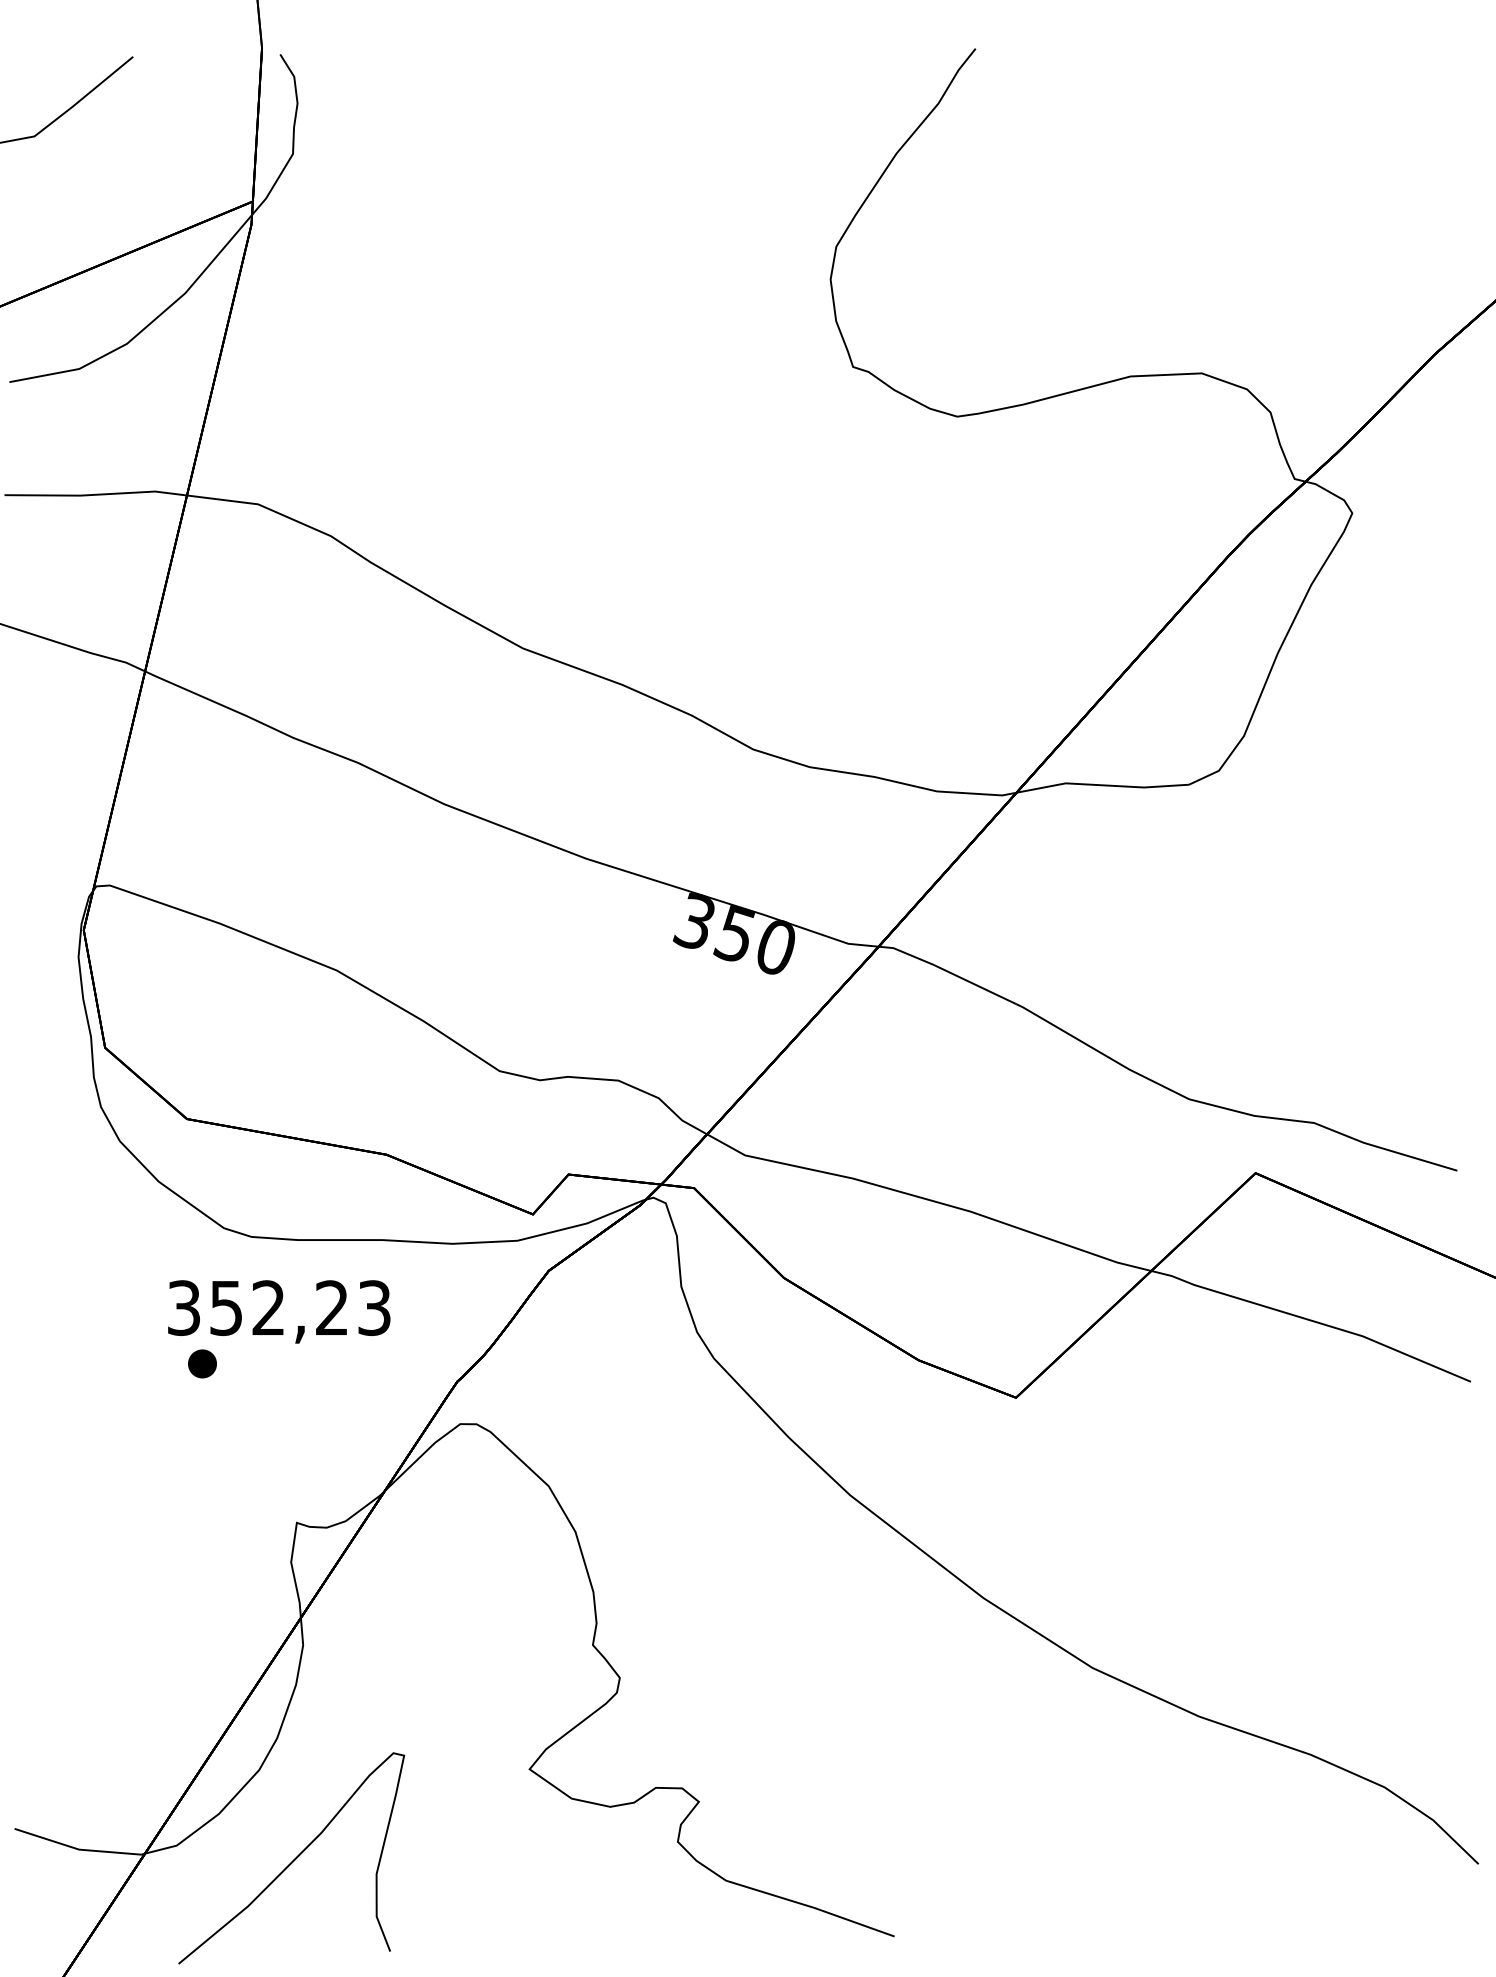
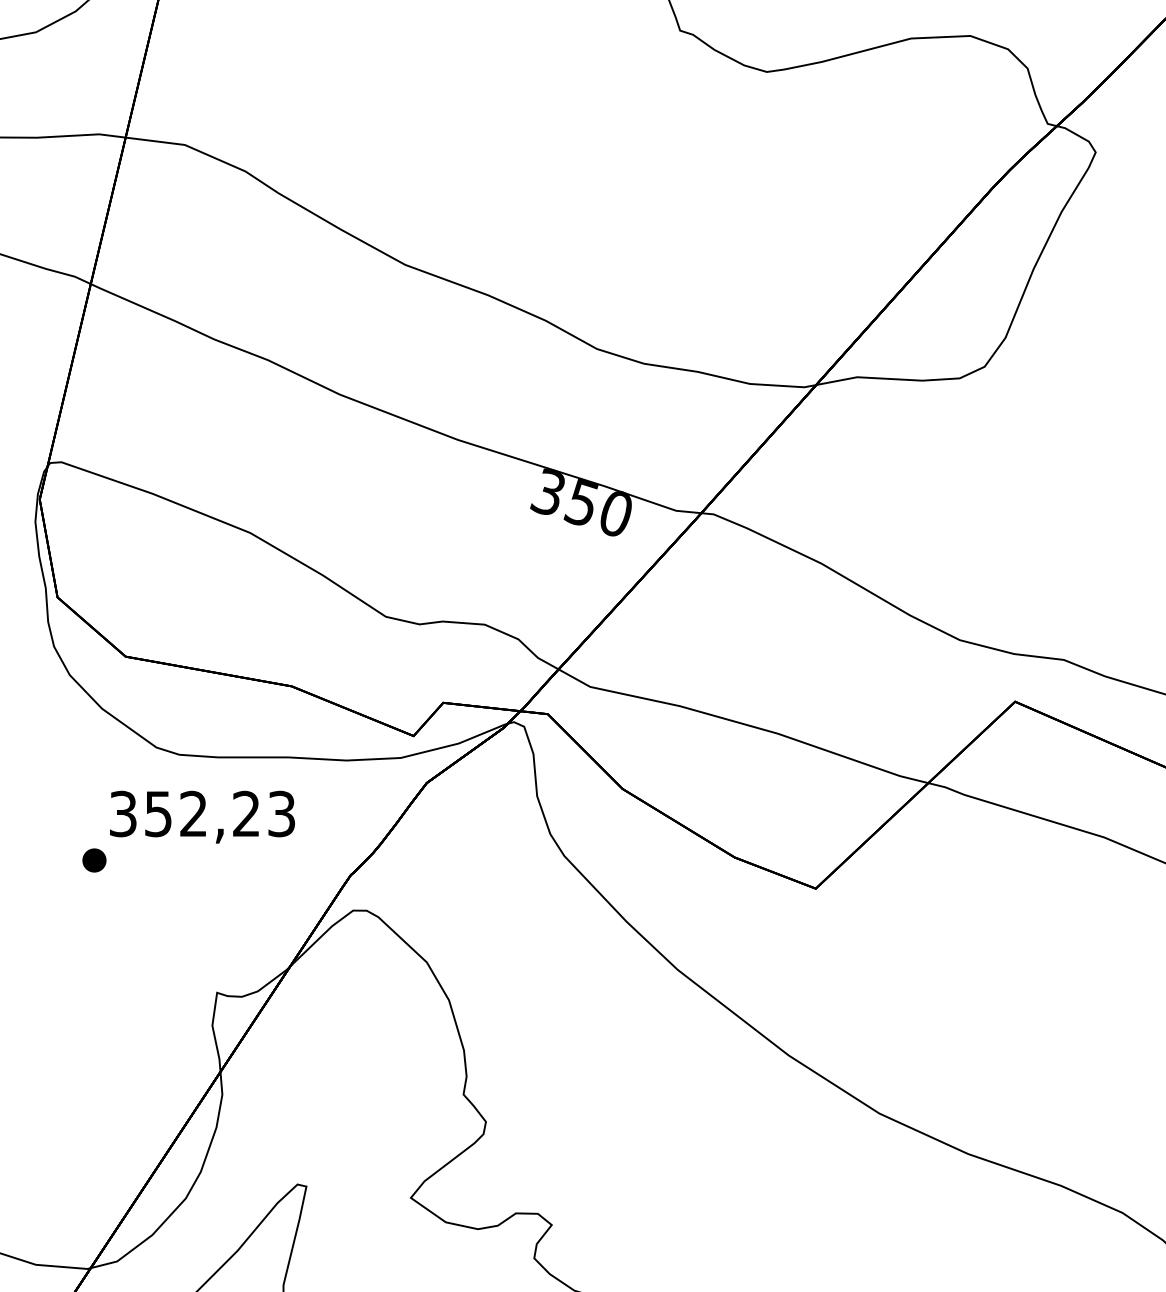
part: (202, 1363) -> (94, 860), moved

